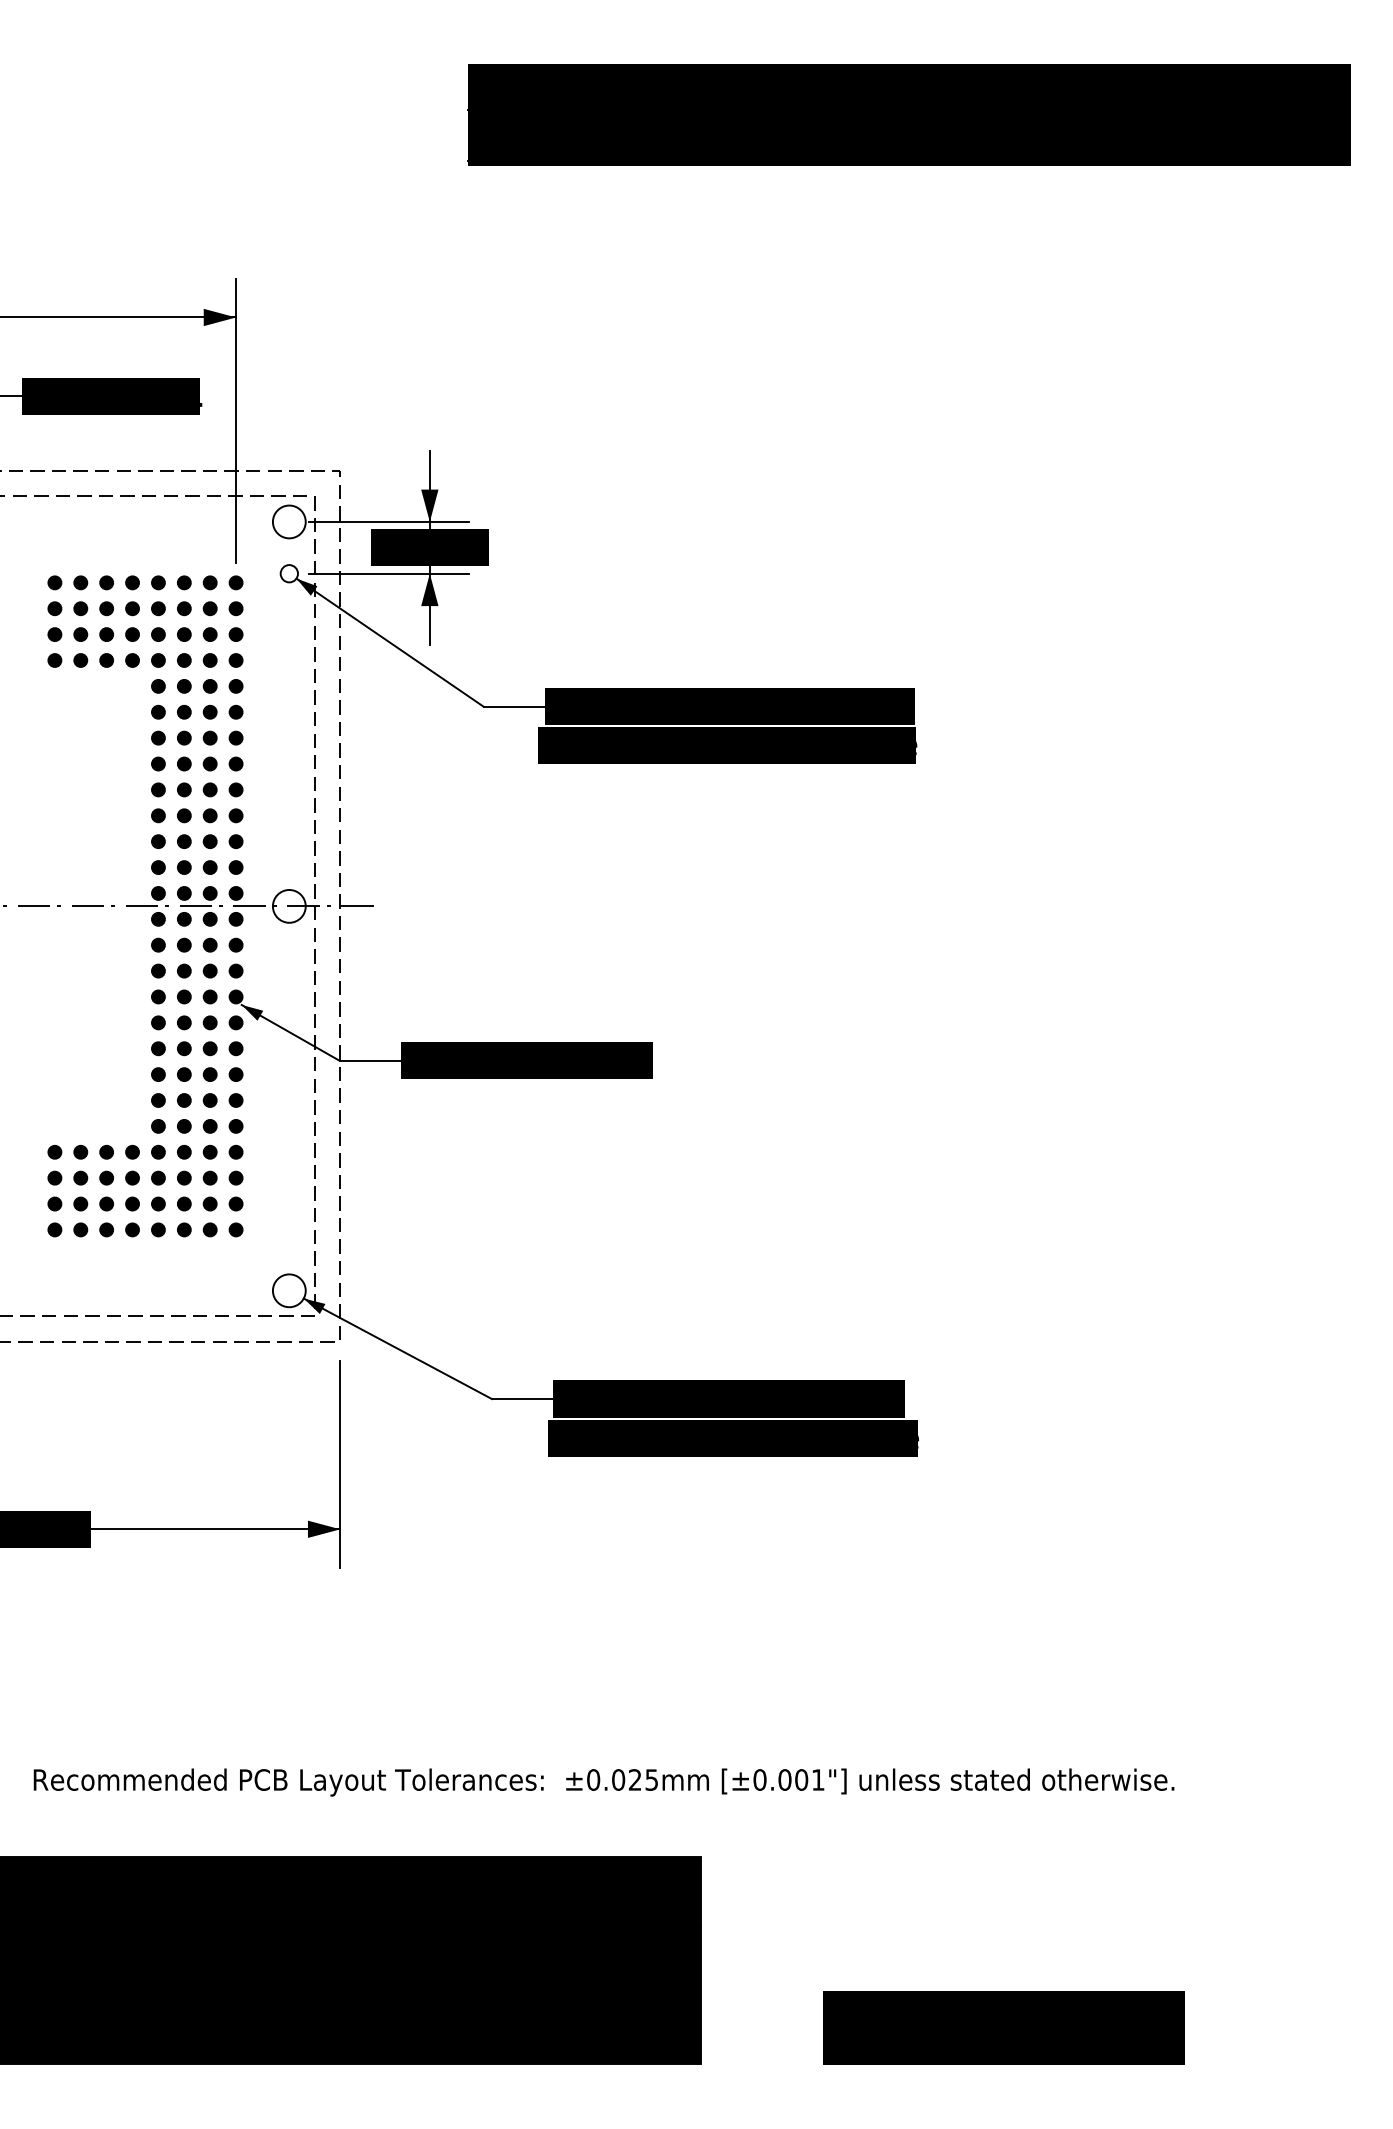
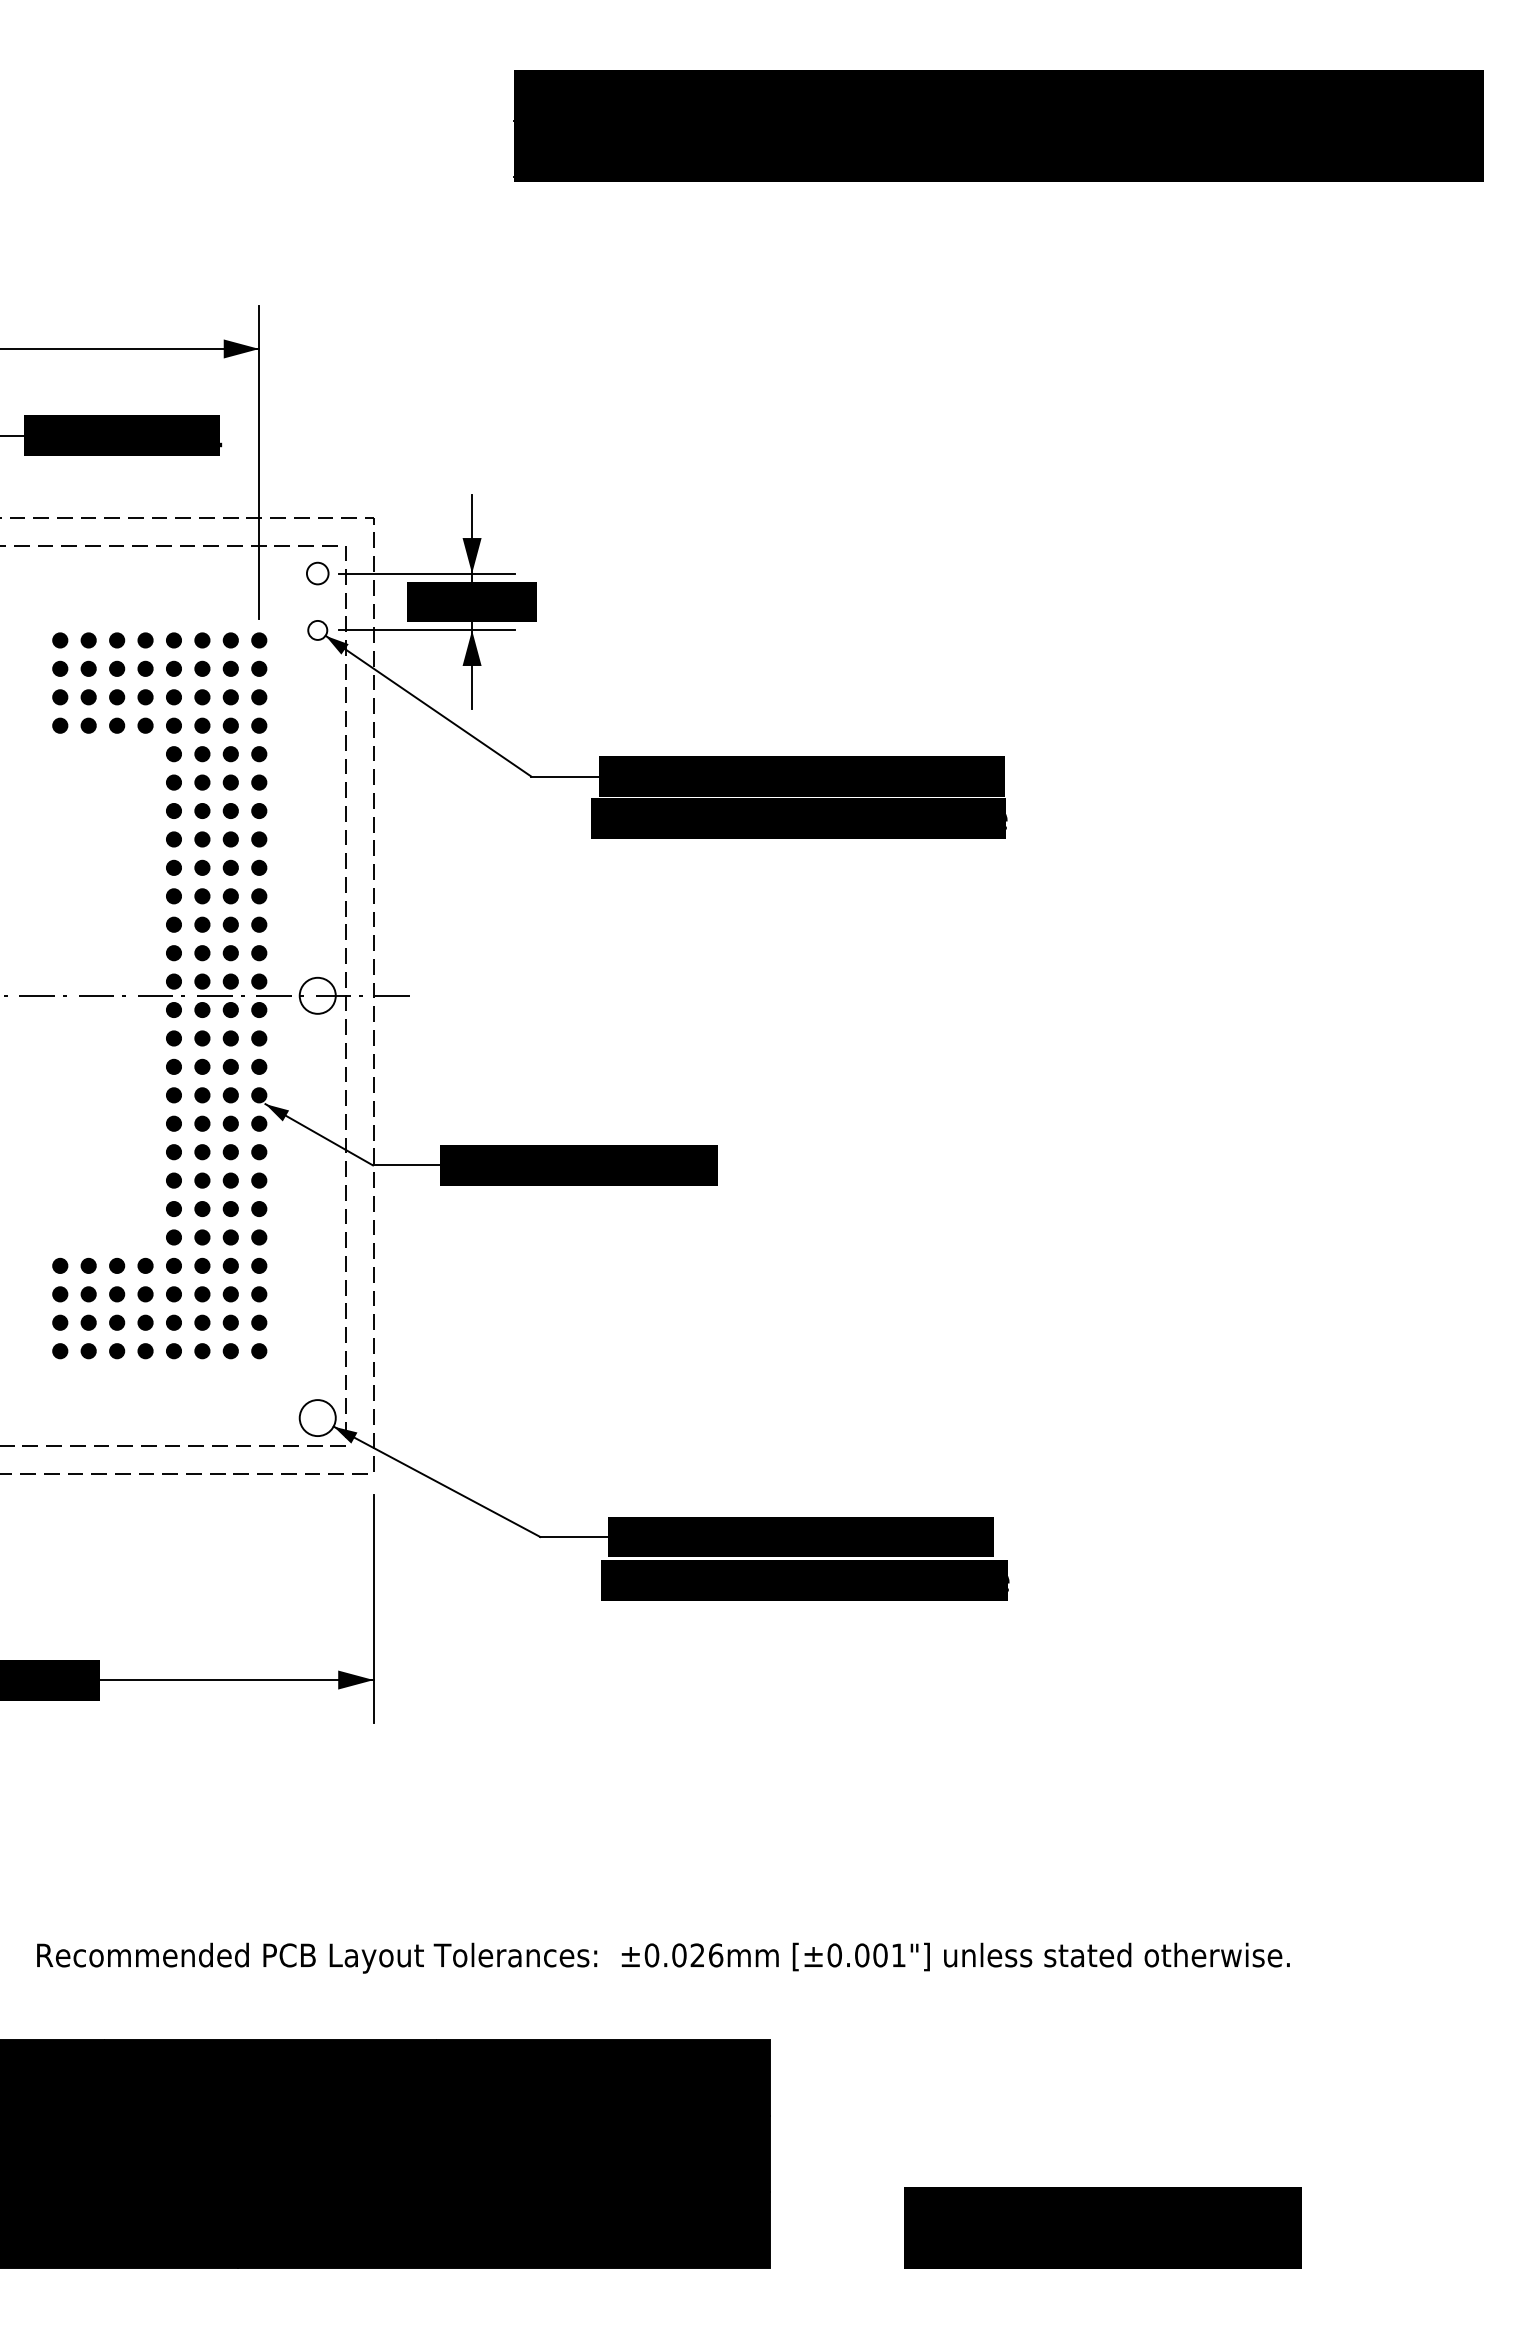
circle: (289, 521) -> (317, 573), size x0.6
text: (652, 1780) -> (716, 1955), ±0.025mm -> ±0.026mm

